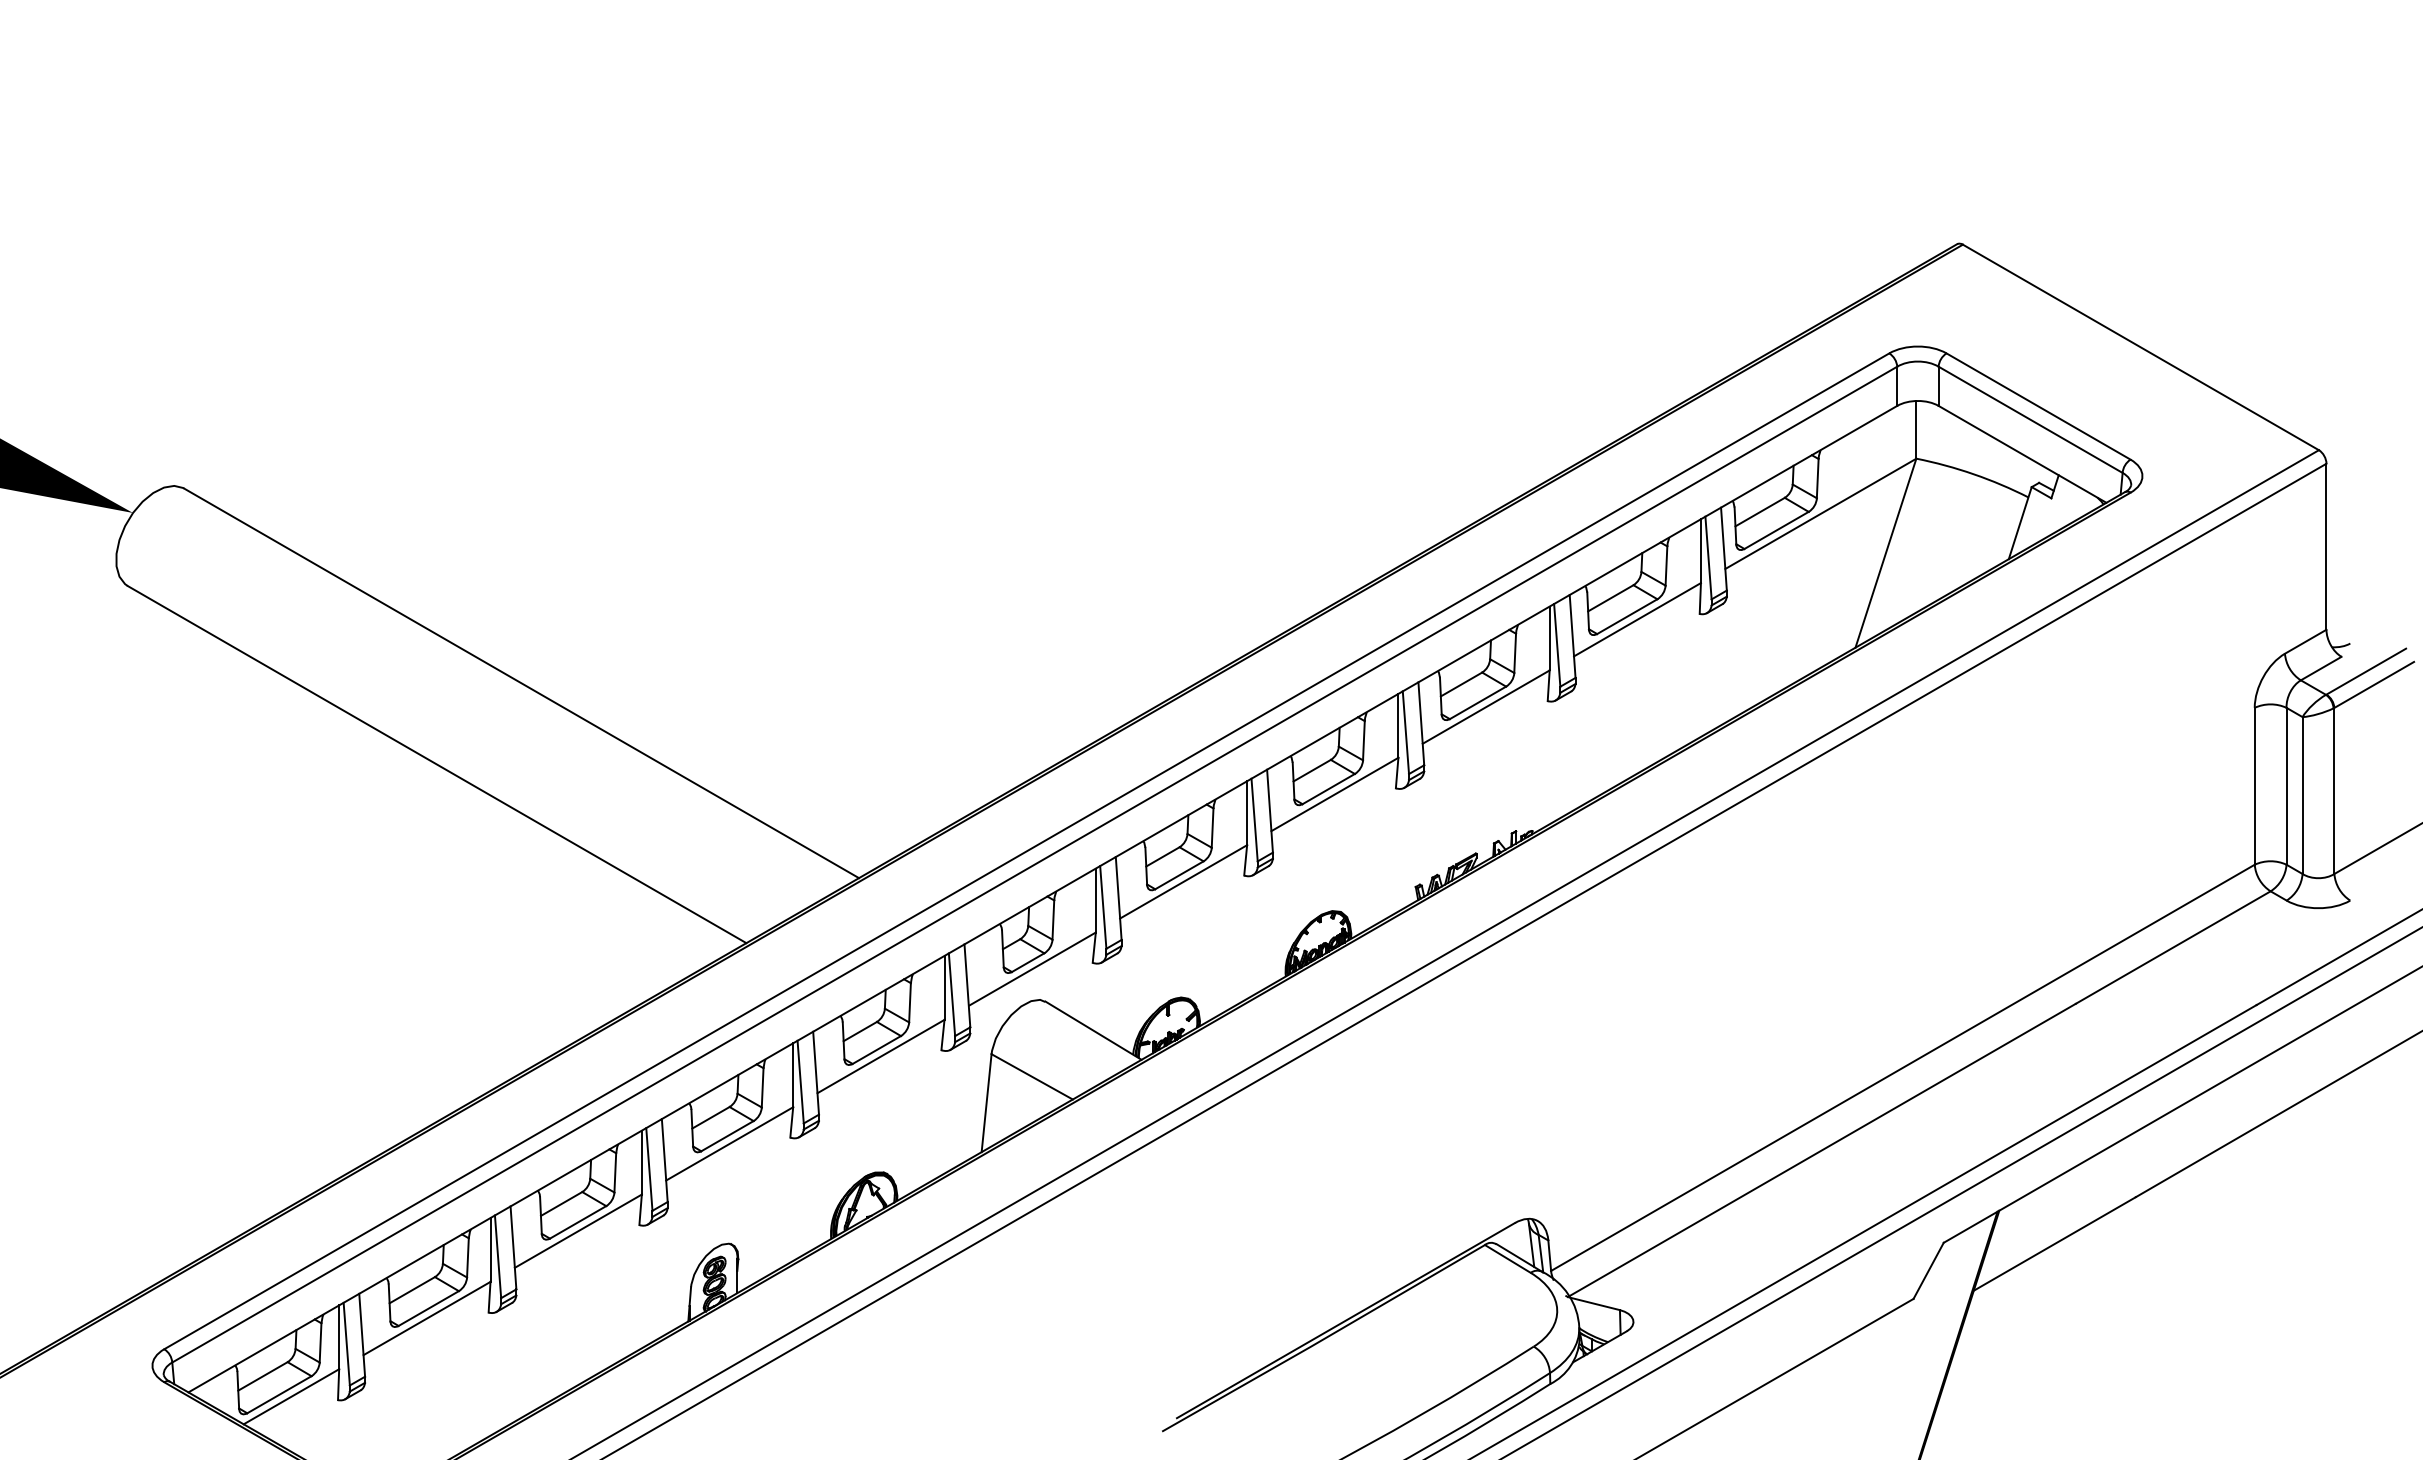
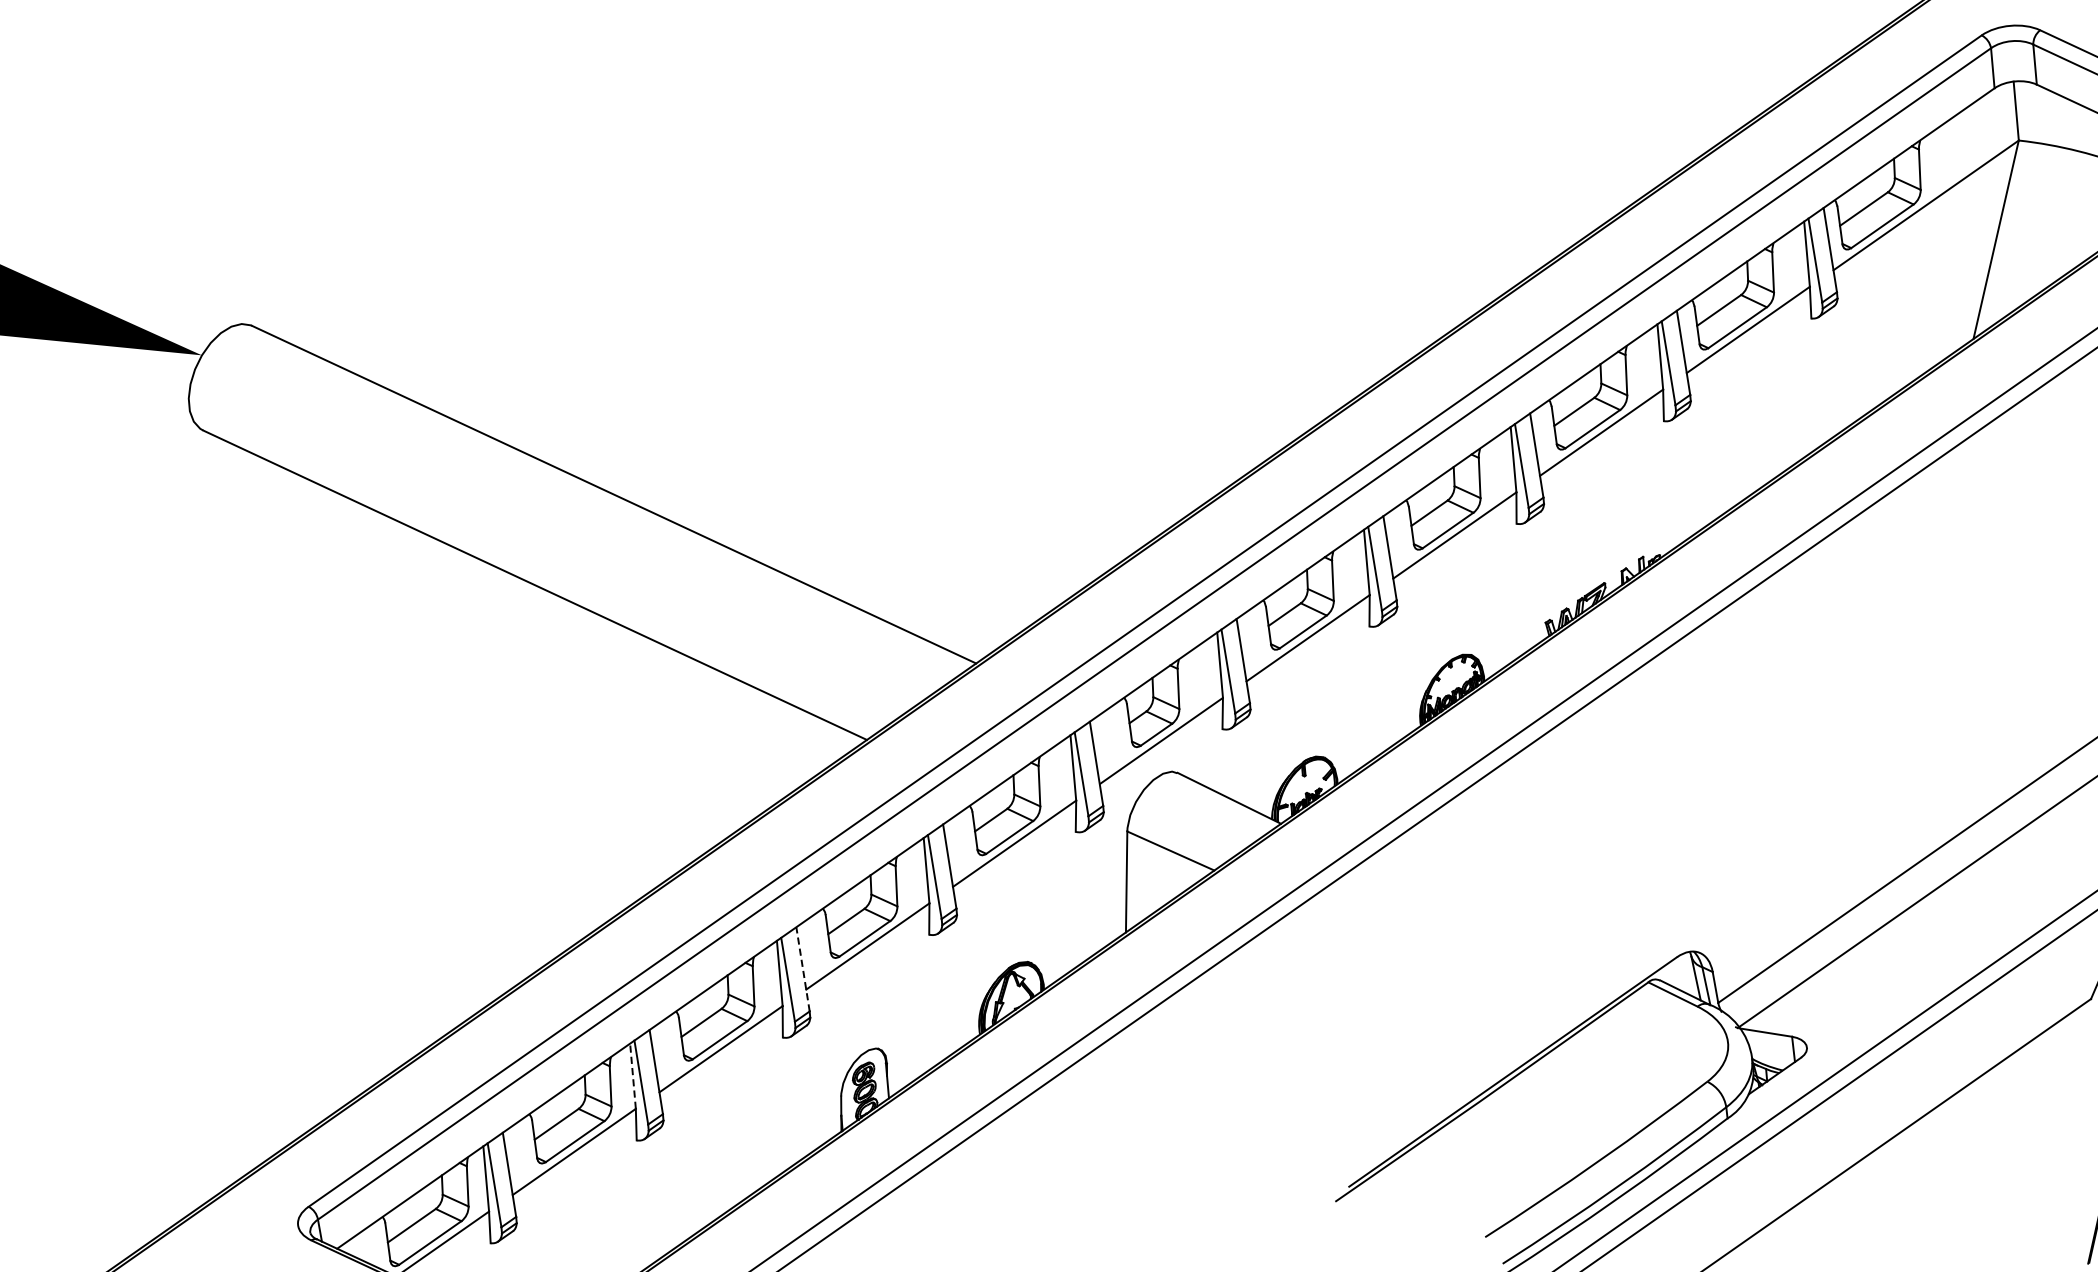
line: (664, 1160) -> (802, 969), solid -> dashed
line: (490, 1249) -> (632, 1075), solid -> dashed

